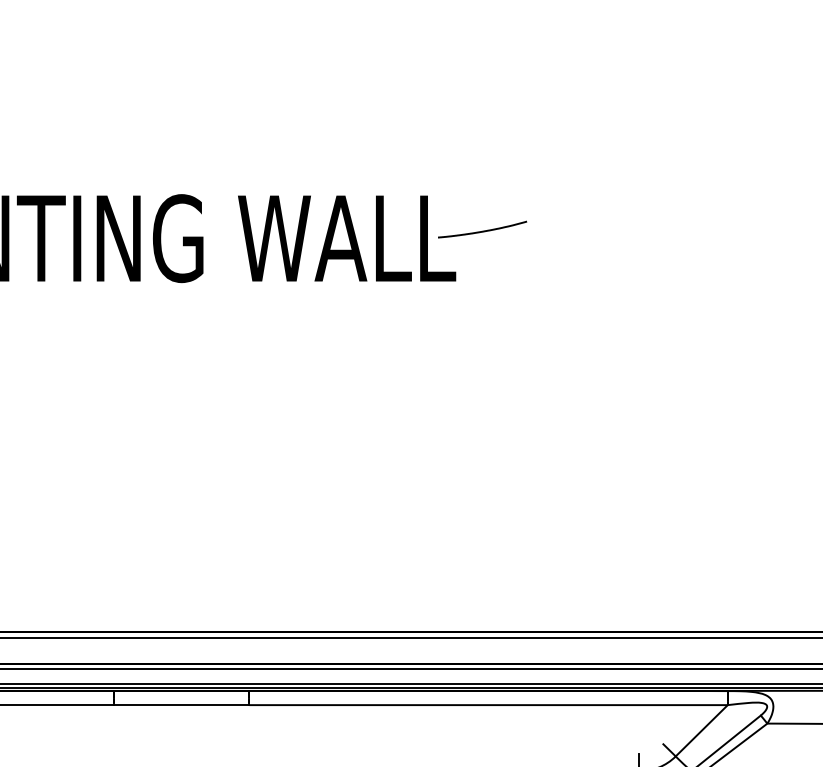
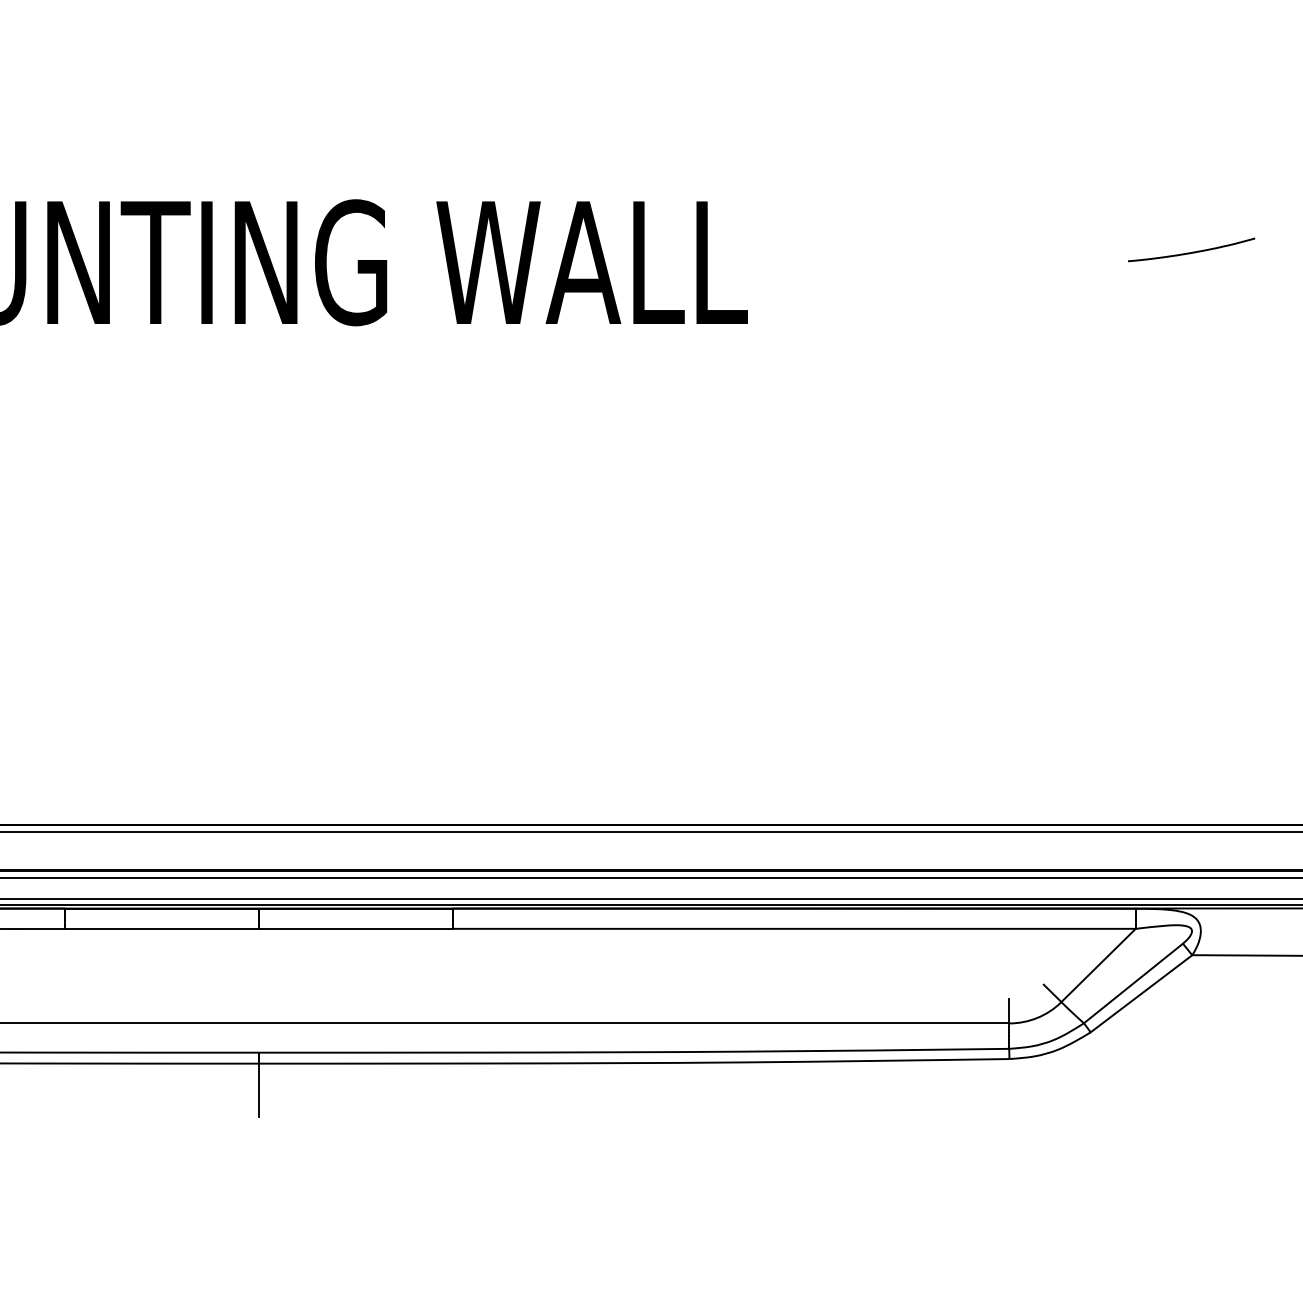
curve: (483, 230) -> (1192, 251), moved

